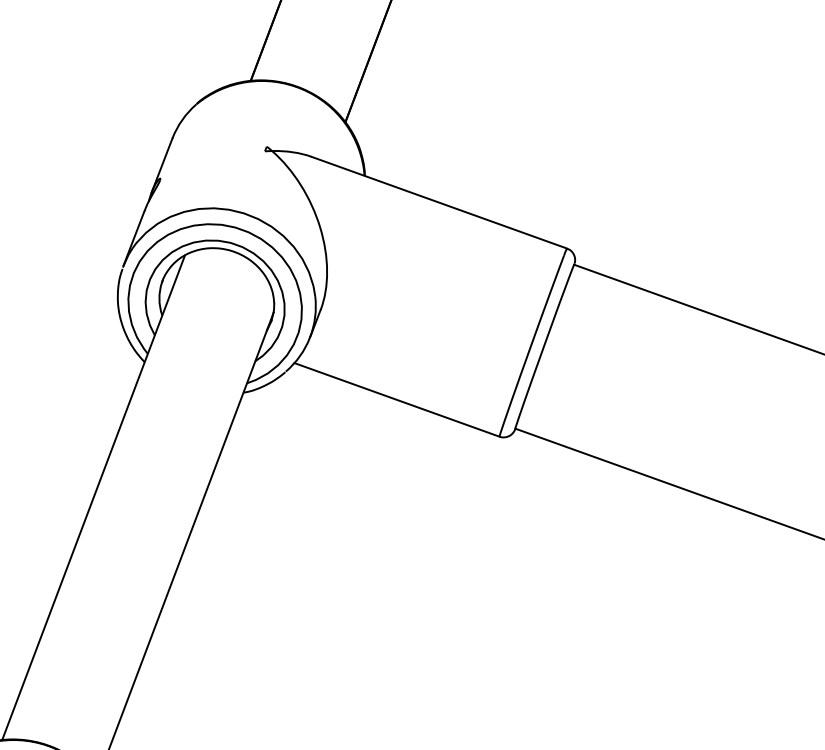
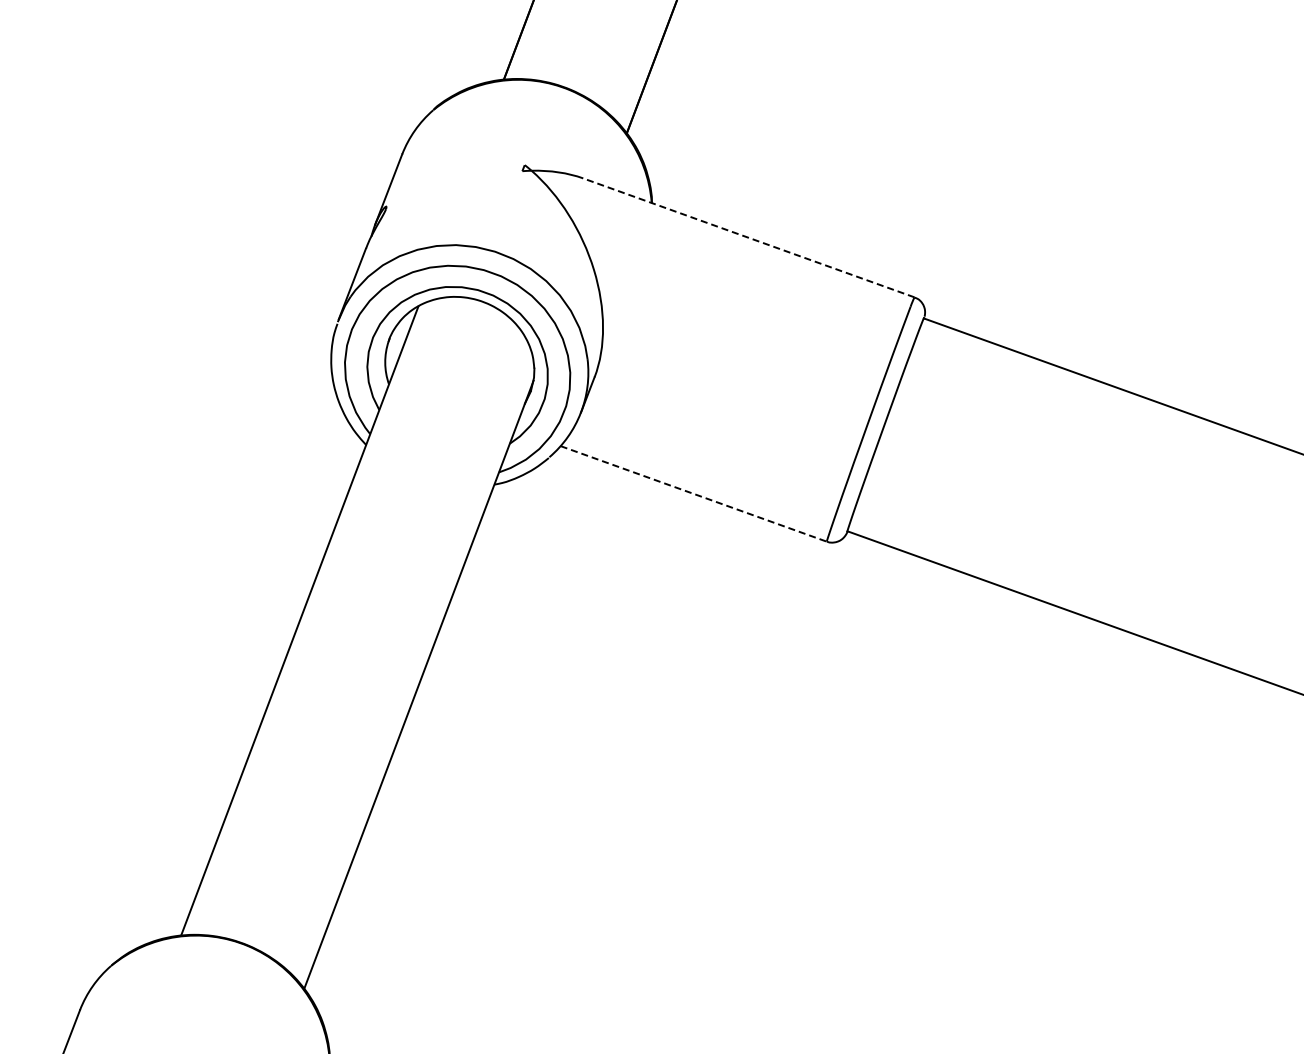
line: (439, 202) -> (748, 237), solid -> dashed
line: (397, 400) -> (694, 494), solid -> dashed

